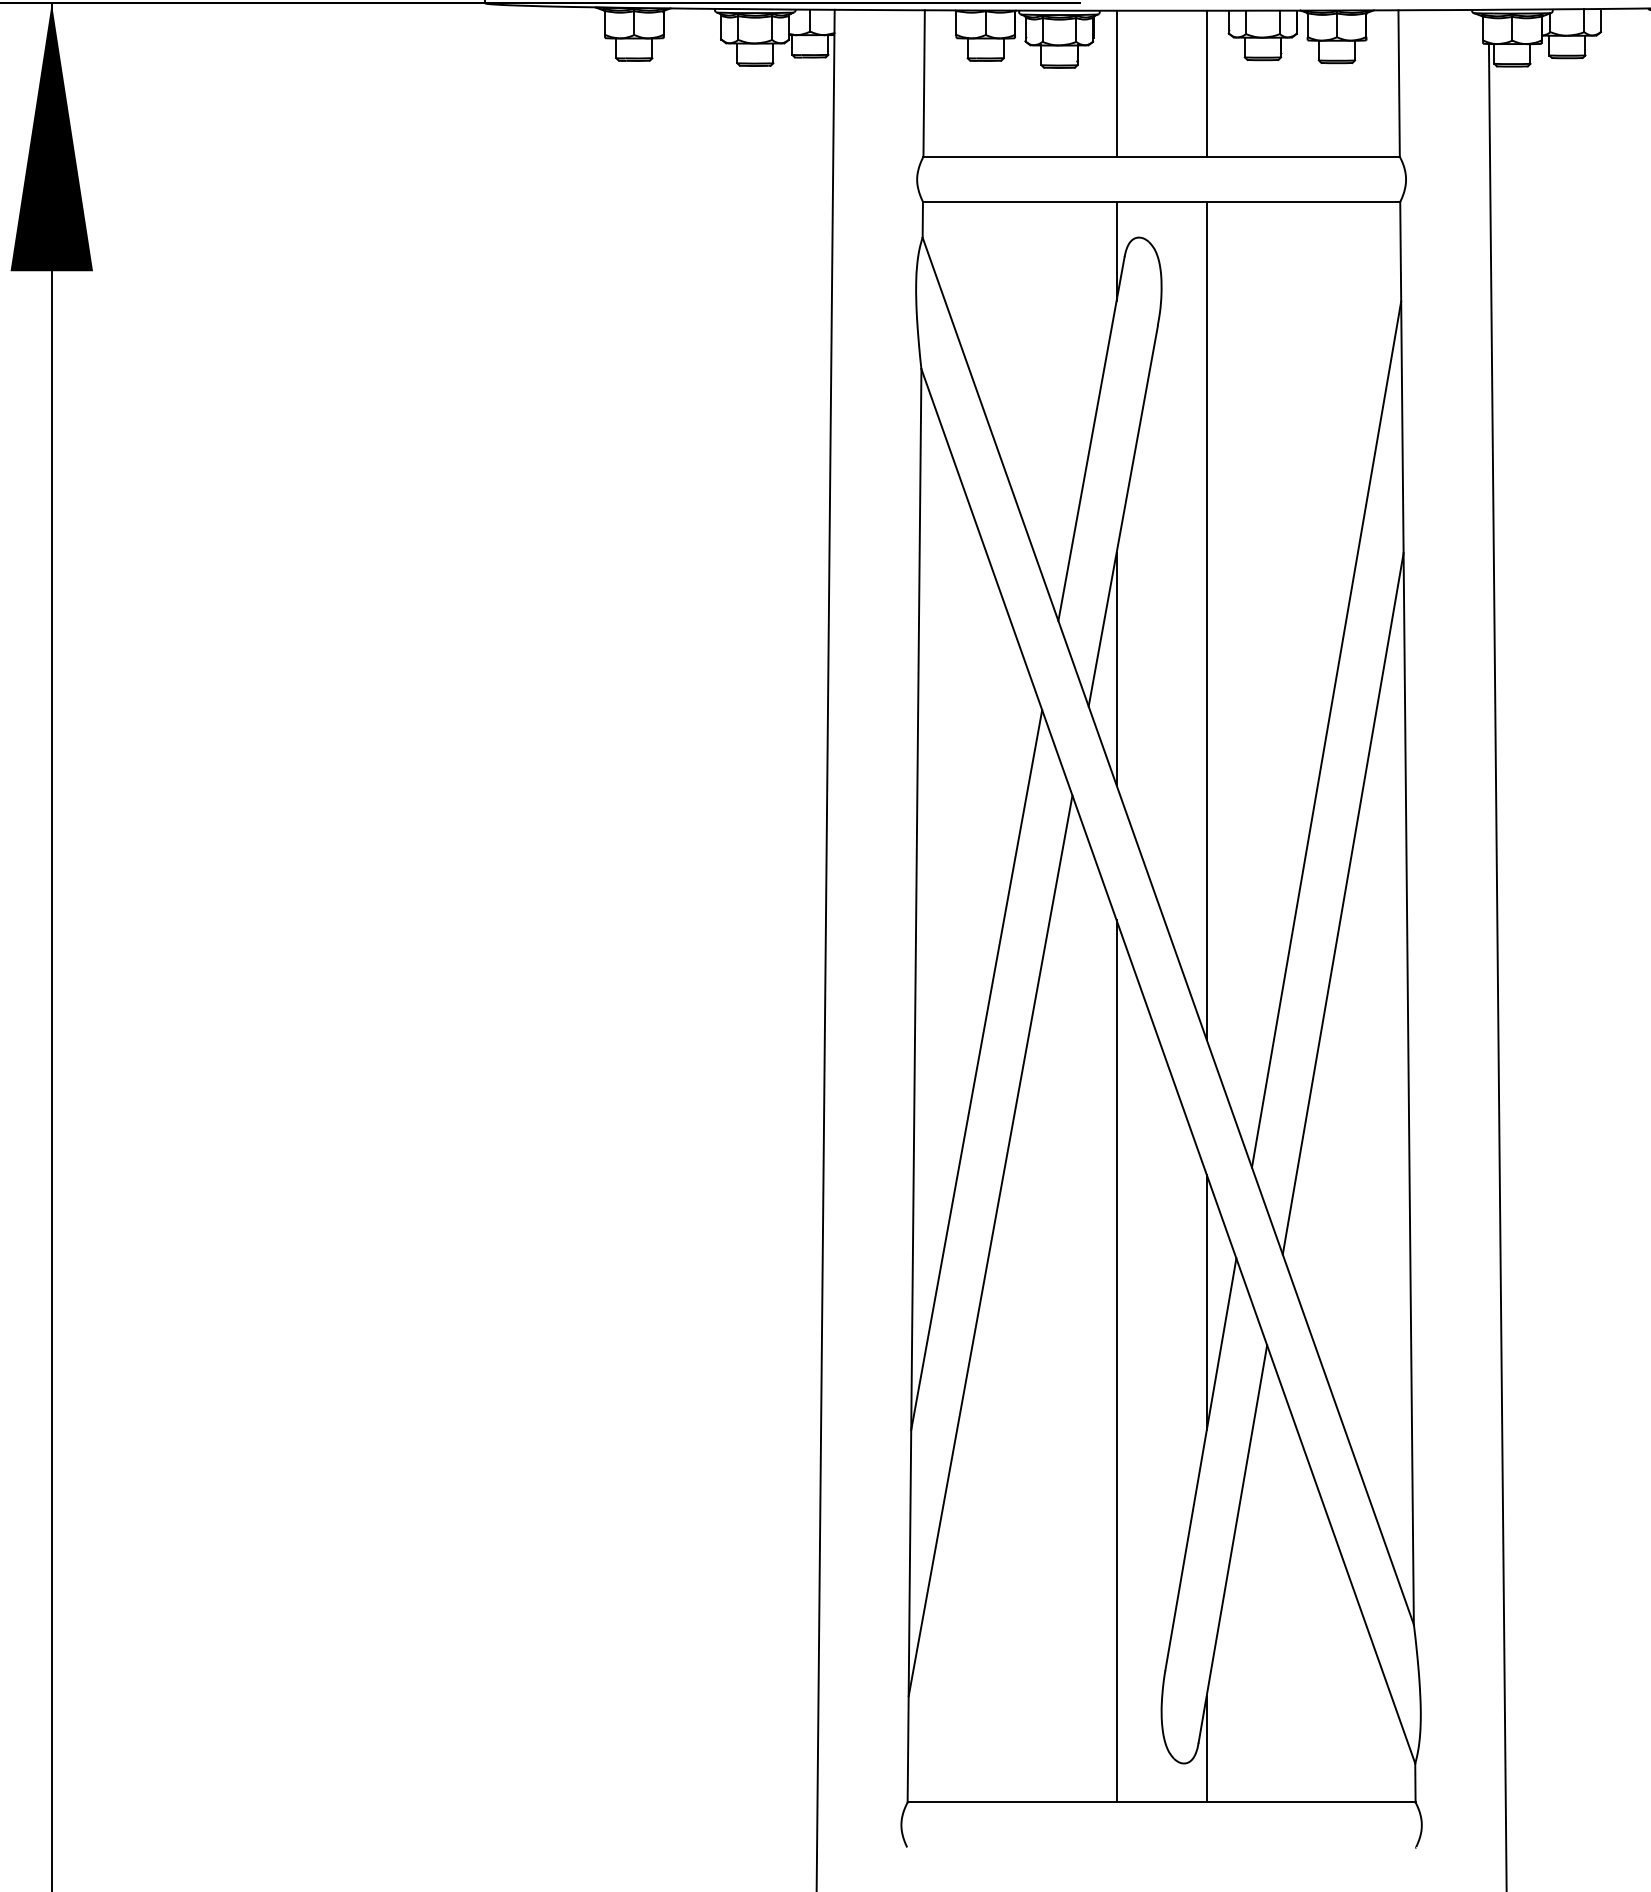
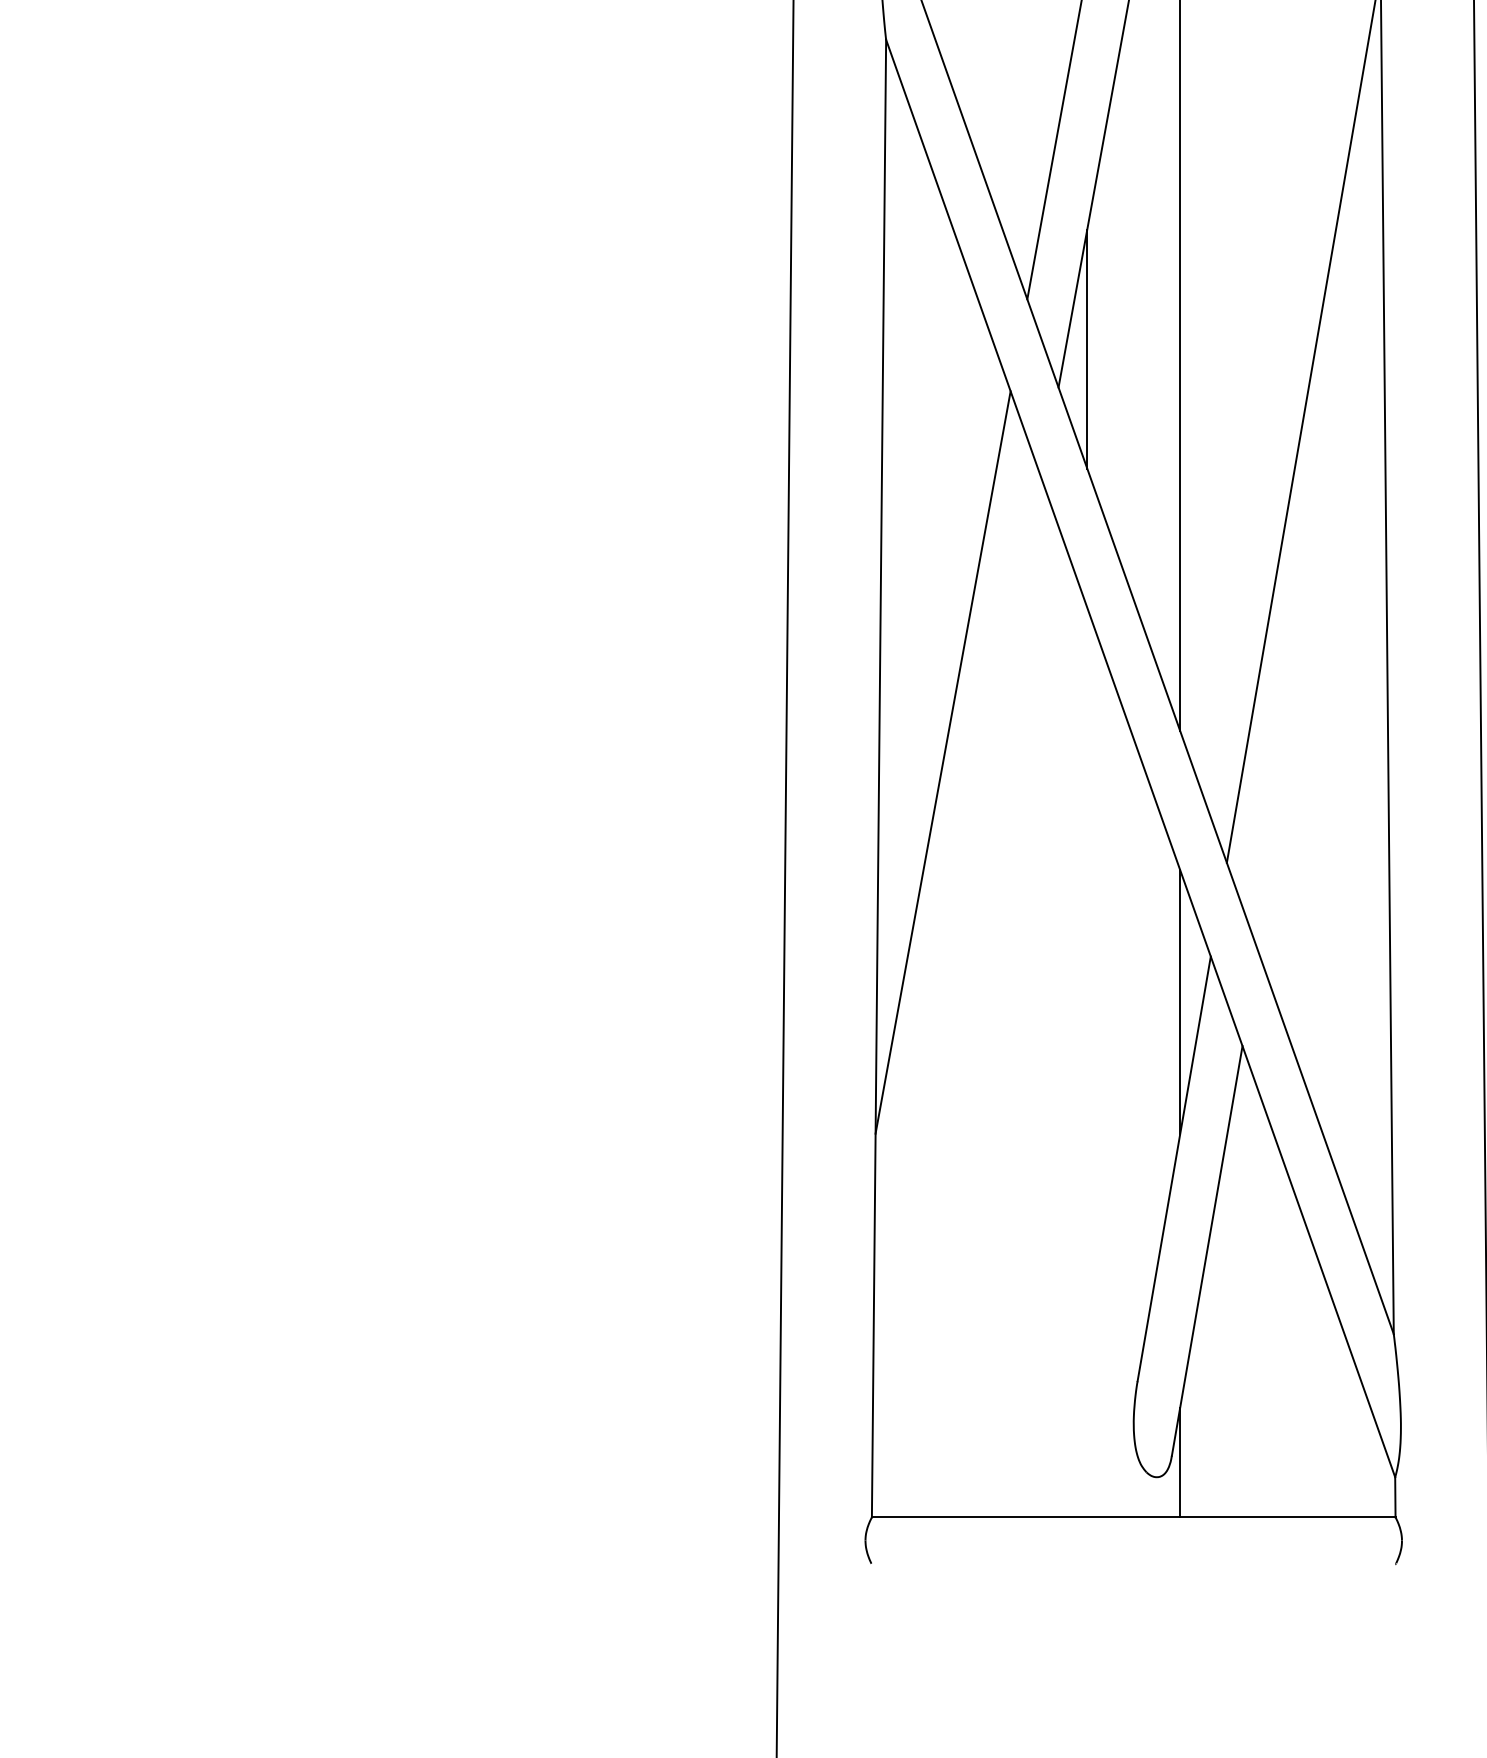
line: (1342, 903) -> (1320, 590), removed
line: (990, 1245) -> (957, 943), removed
line: (1116, 1361) -> (1087, 1062), removed

